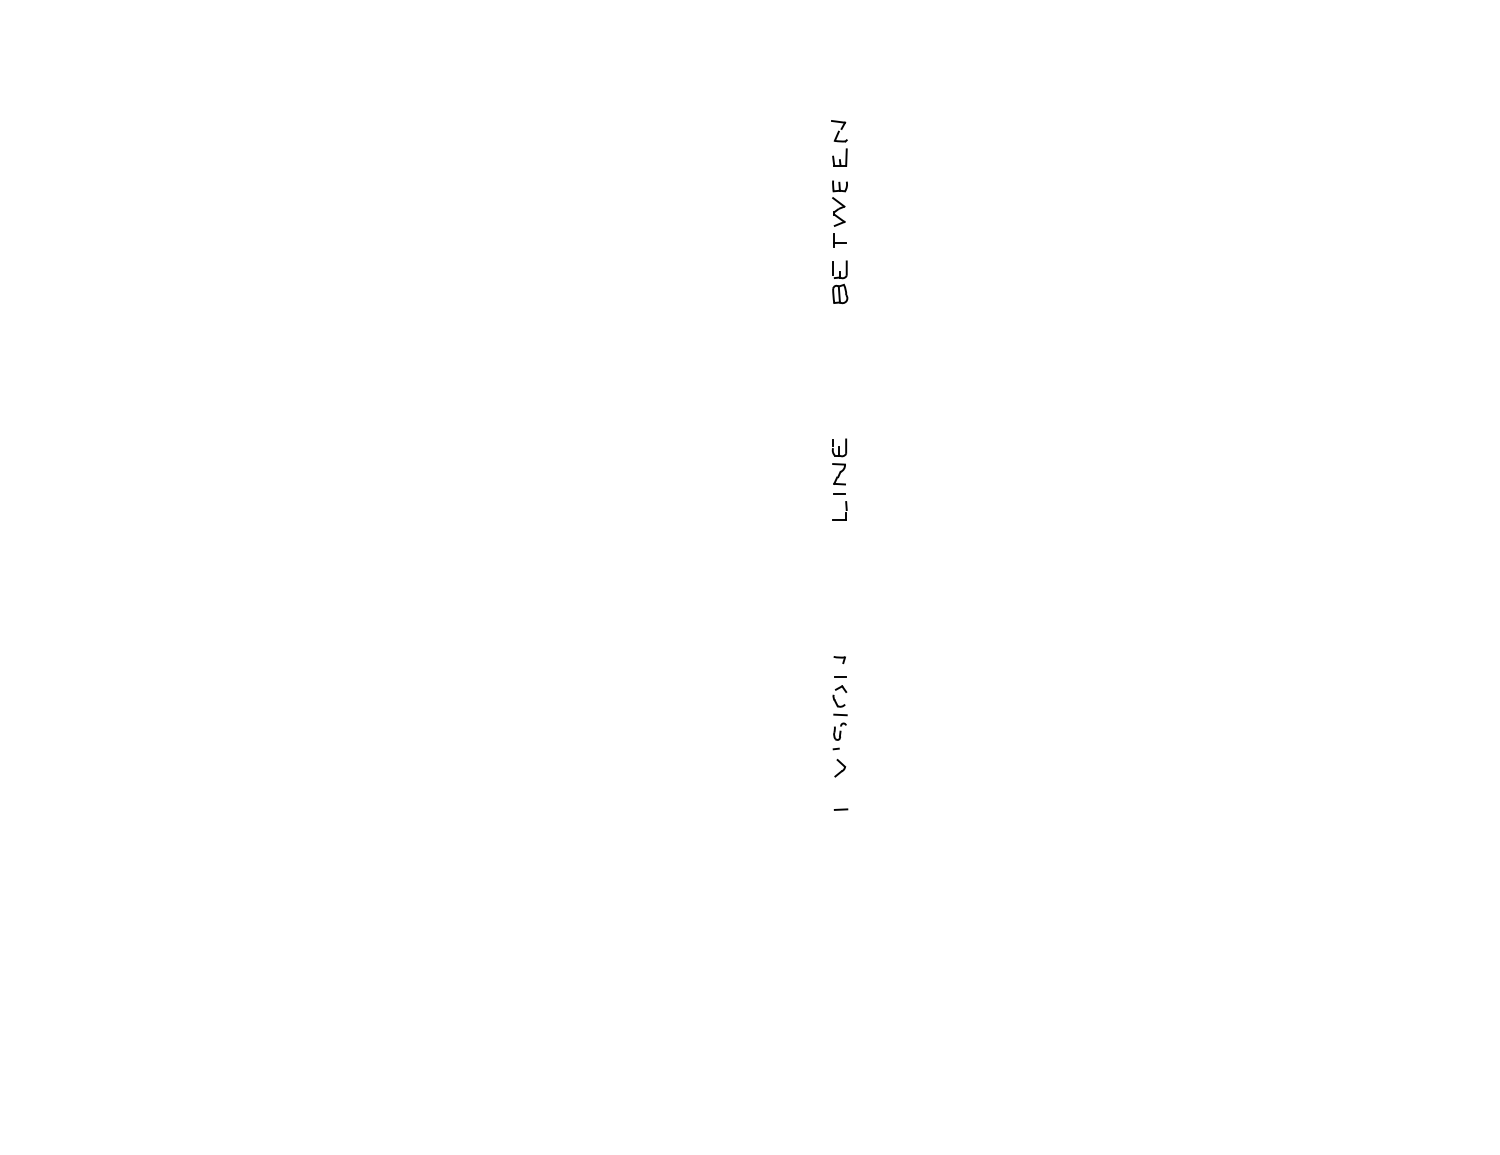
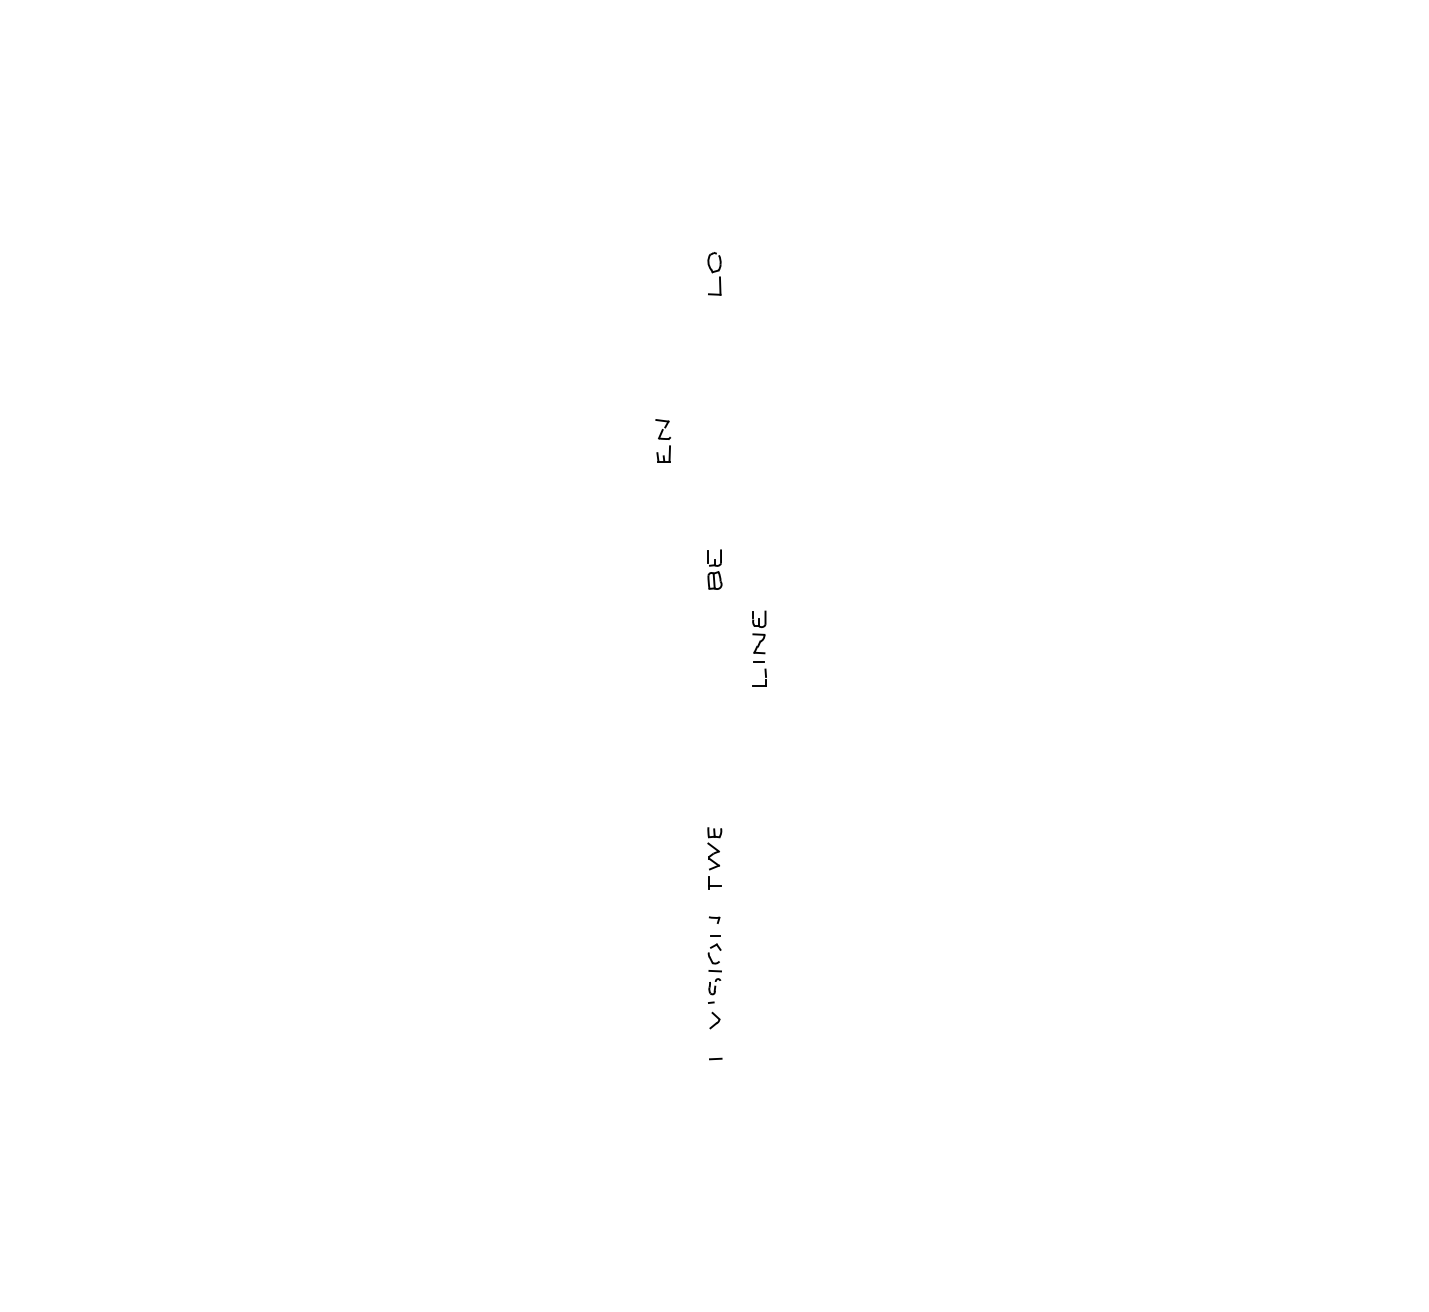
part: (838, 143) -> (662, 440), moved
part: (839, 214) -> (714, 858), moved
part: (839, 479) -> (759, 648), moved

